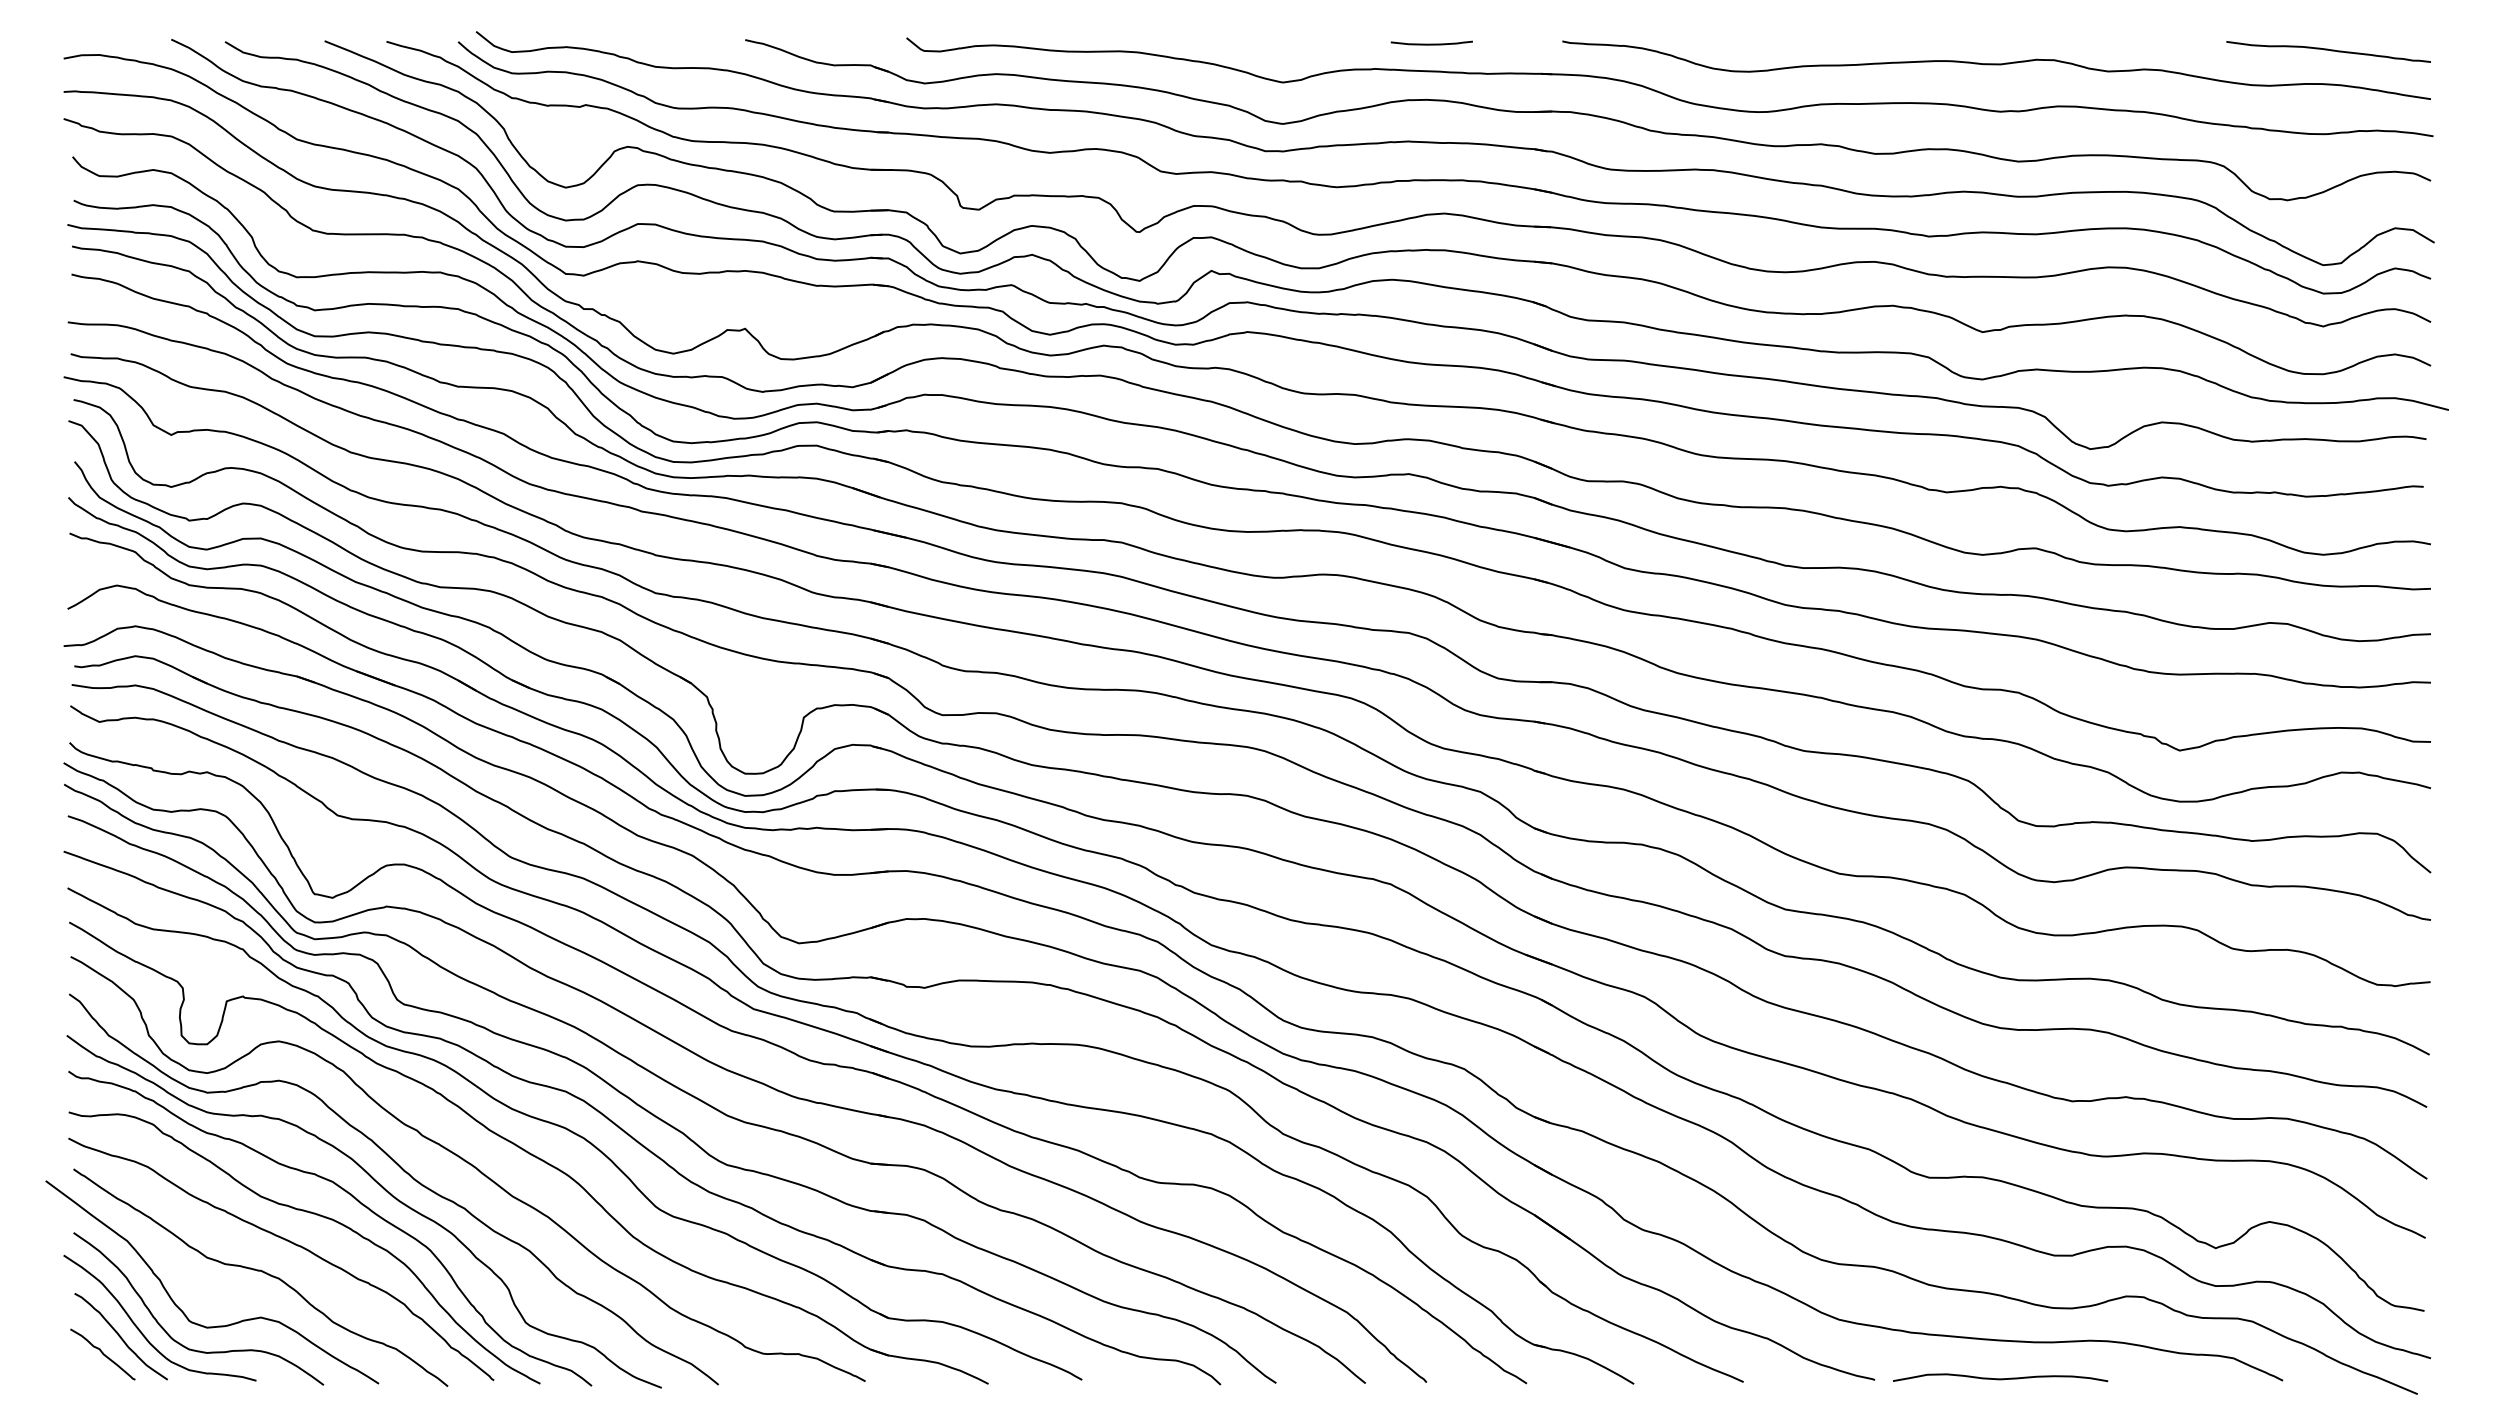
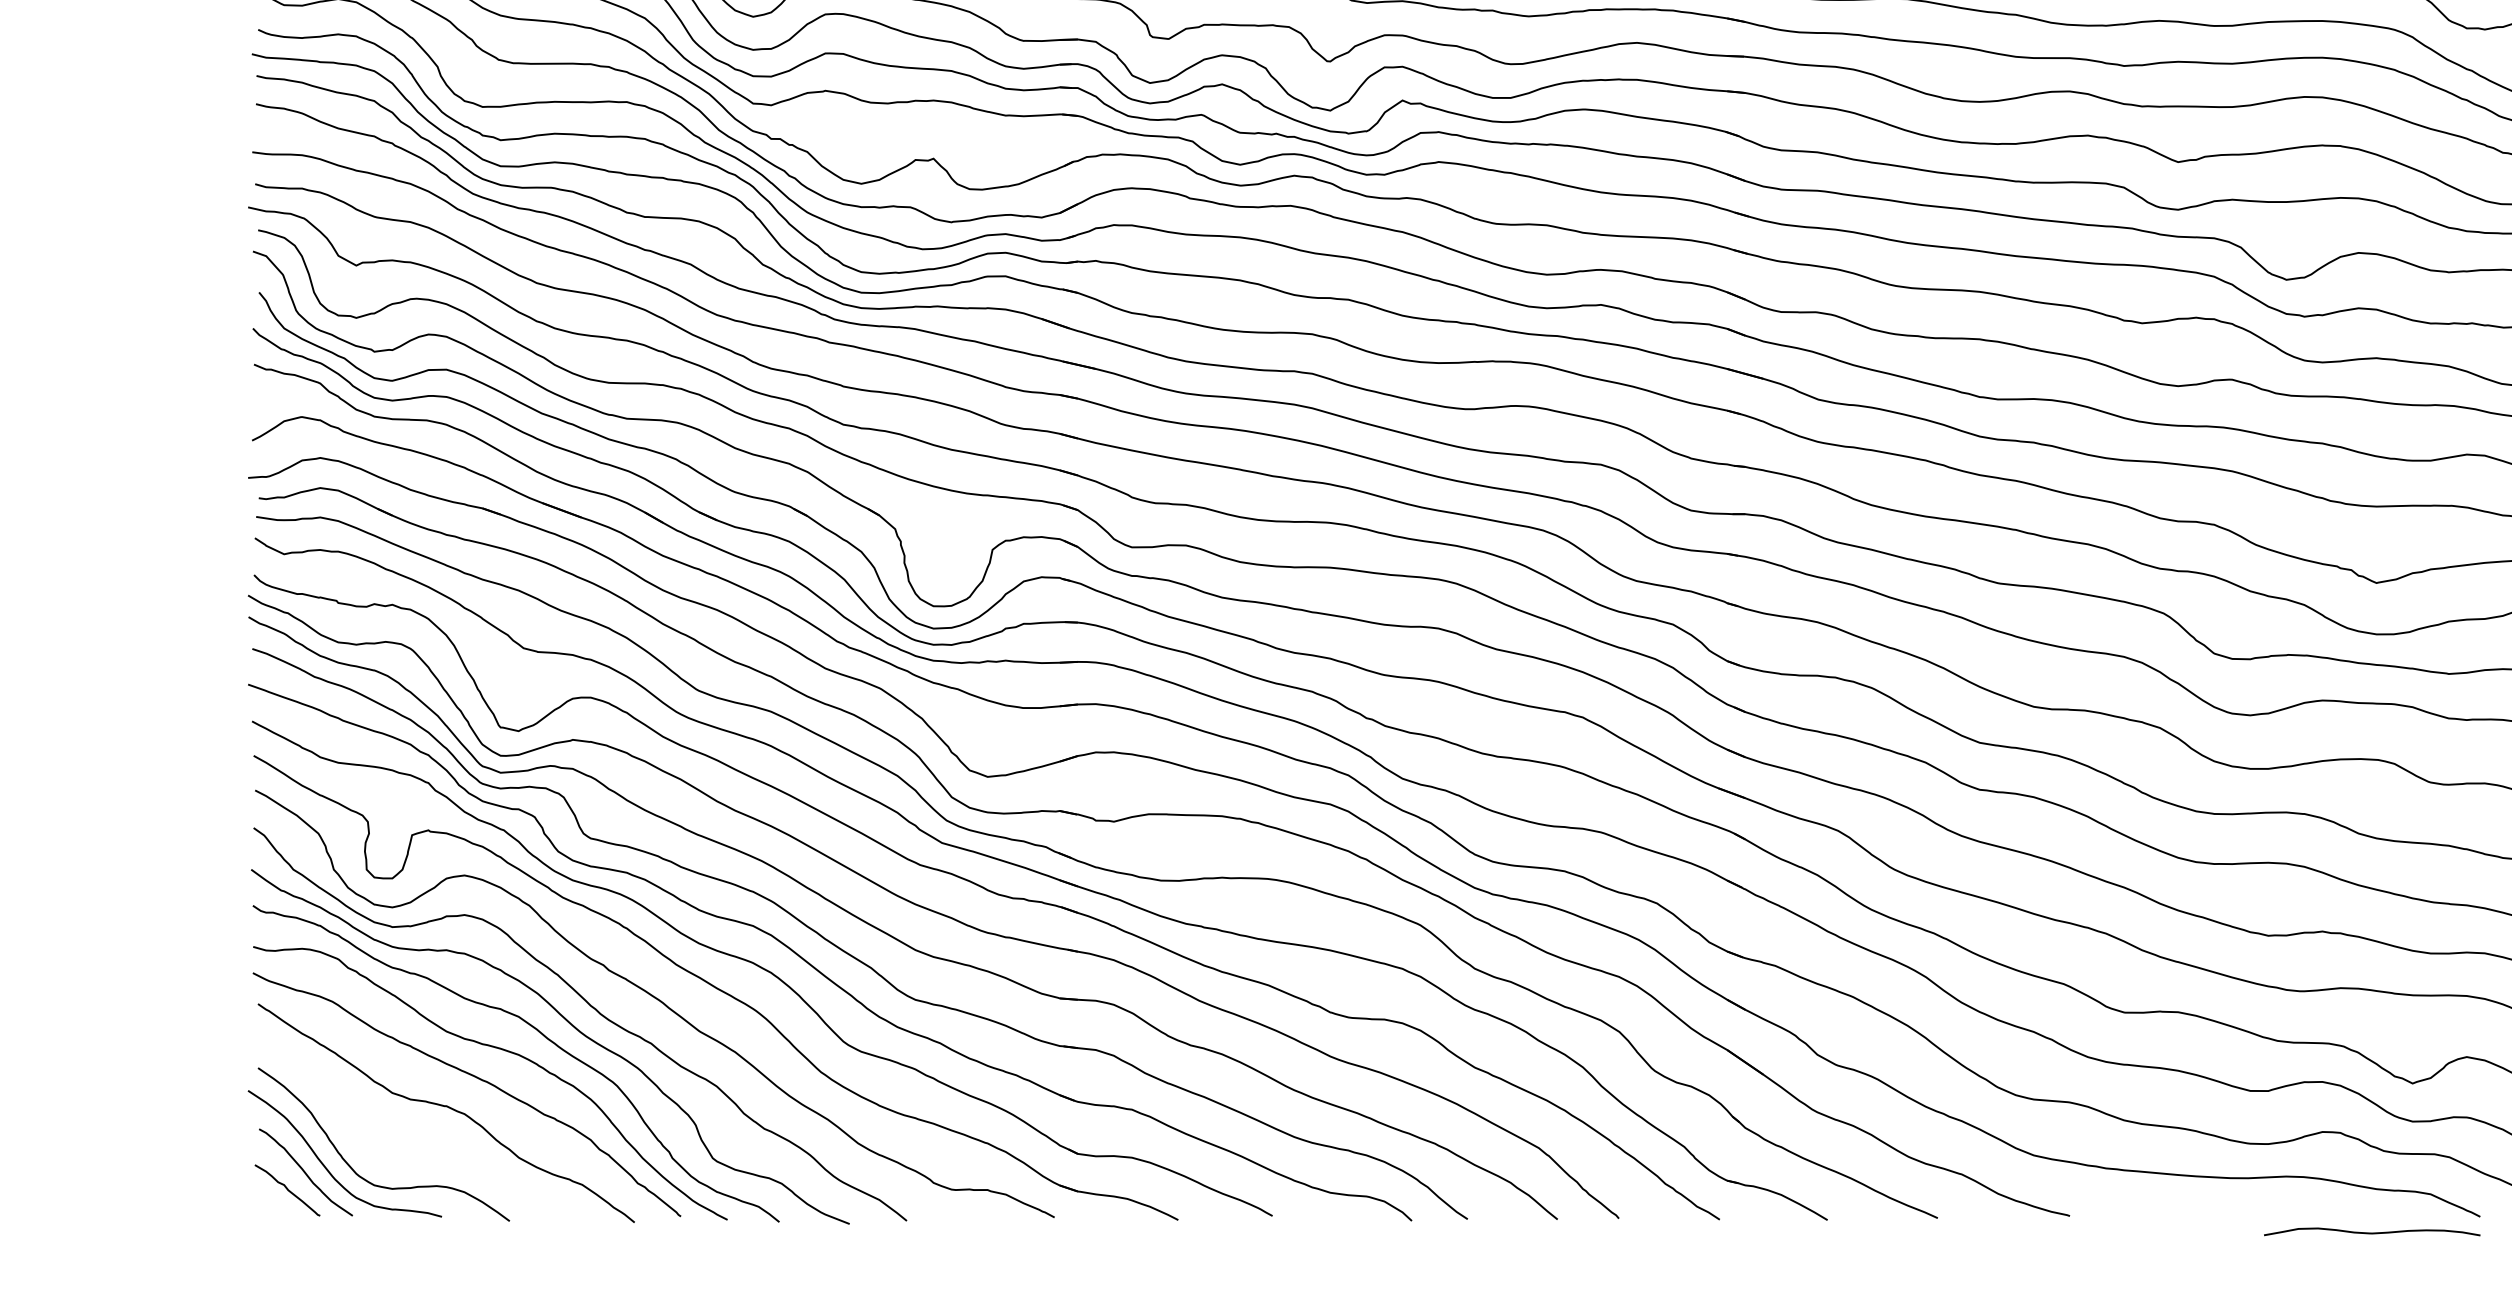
curve: (183, 1311) -> (368, 1147), removed
curve: (2000, 1378) -> (2372, 1232), moved

